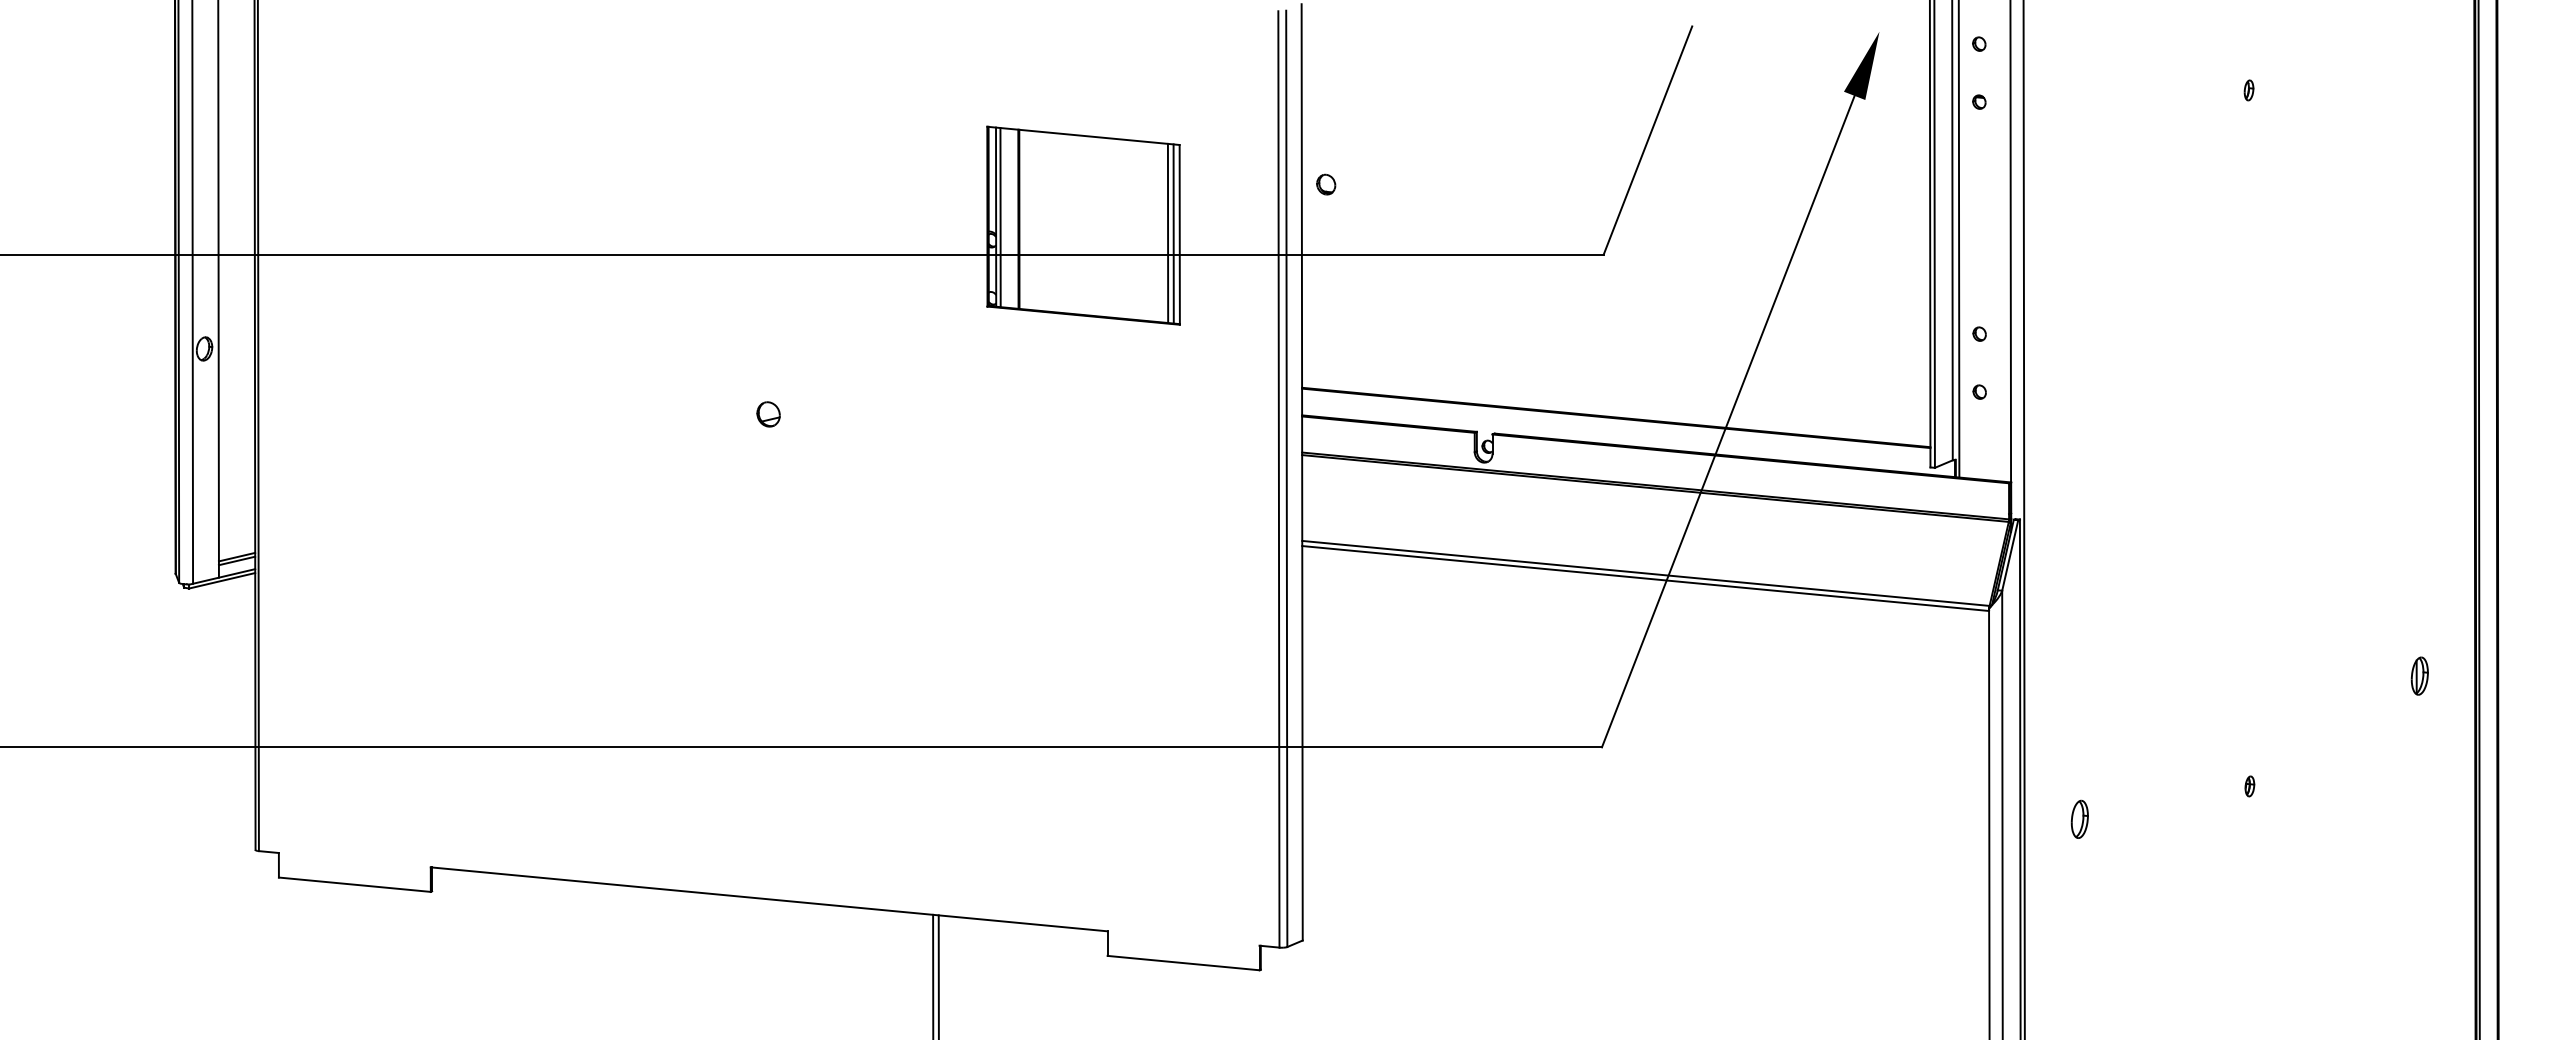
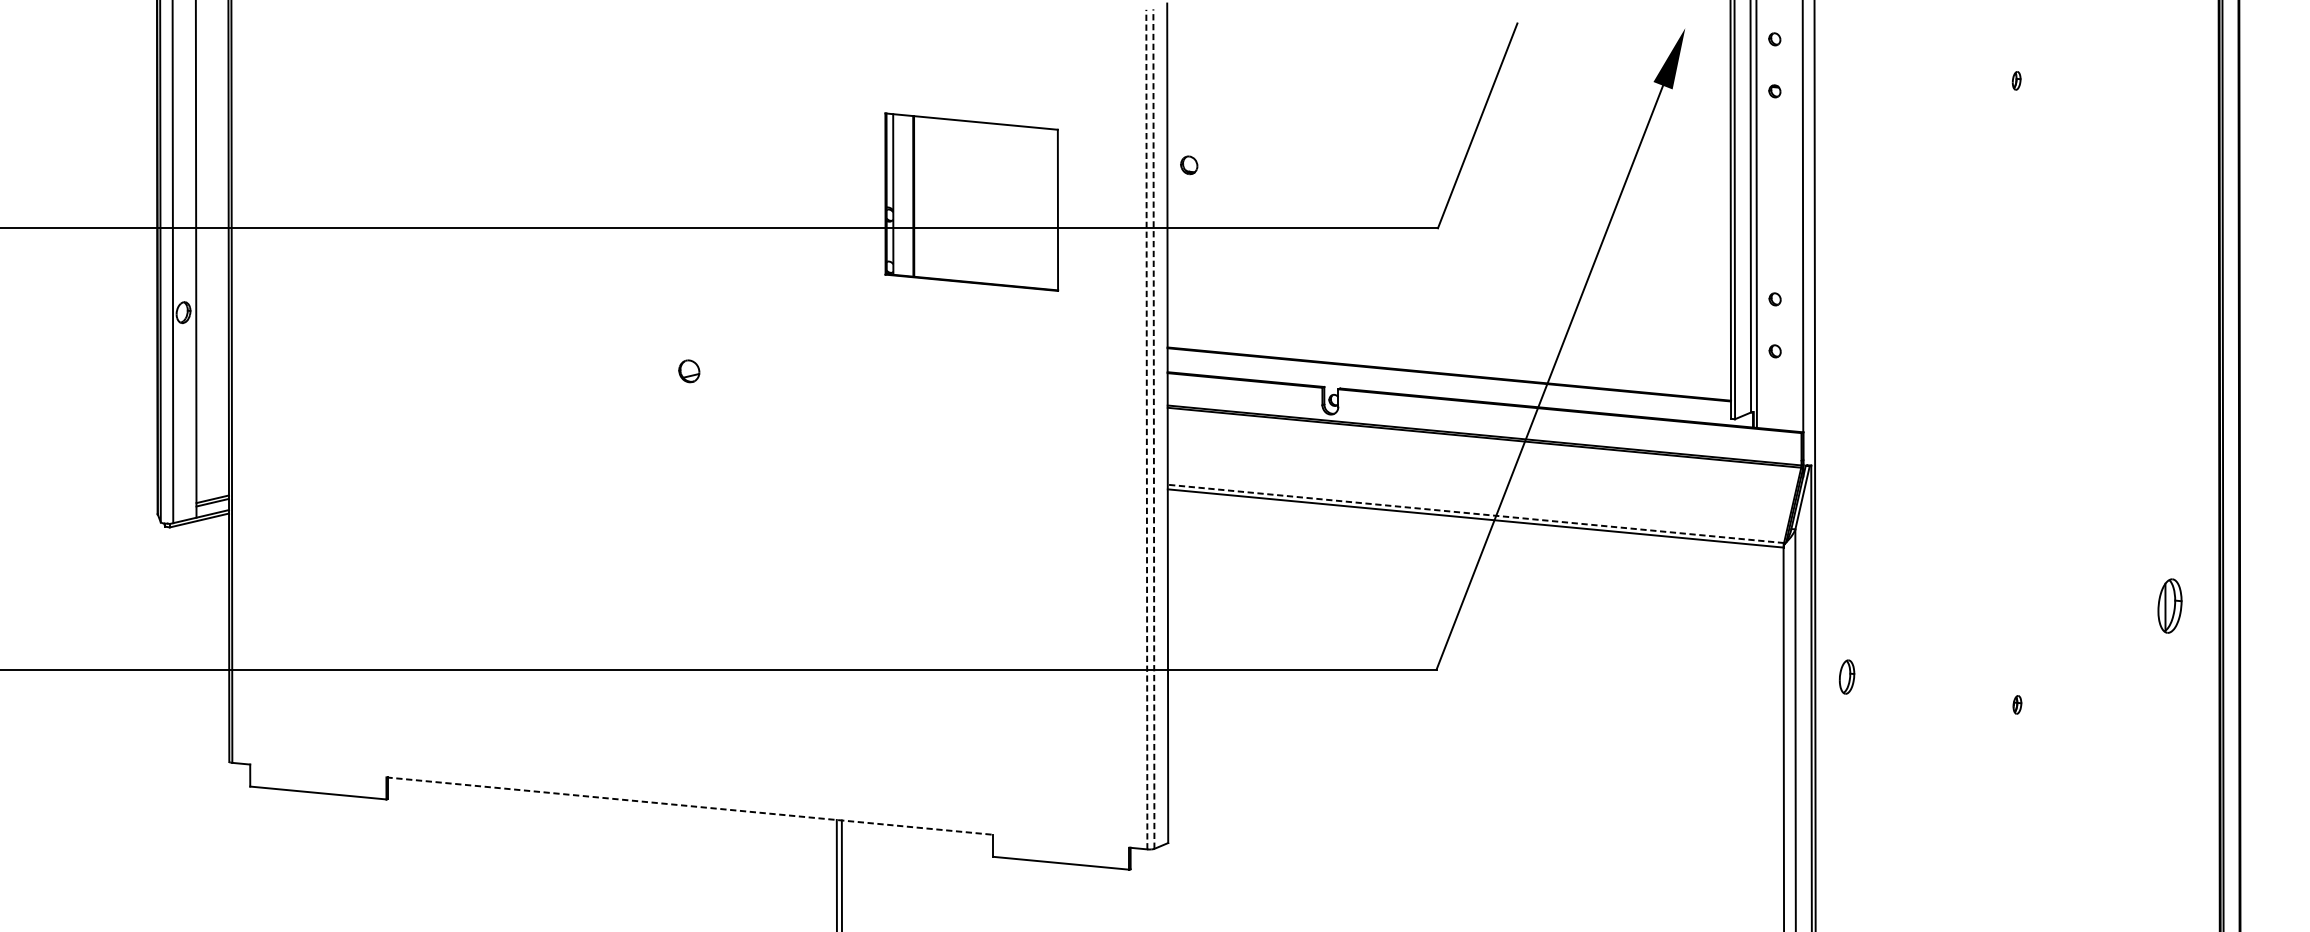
line: (1000, 217) -> (897, 194), removed
line: (1167, 233) -> (1046, 209), removed
line: (1173, 233) -> (1052, 209), removed
line: (1278, 478) -> (1146, 428), solid -> dashed
line: (1286, 478) -> (1153, 428), solid -> dashed
line: (1645, 573) -> (1475, 513), solid -> dashed
part: (2419, 675) -> (2169, 605), size x1.6
part: (2079, 818) -> (1846, 676), moved
line: (769, 899) -> (690, 806), solid -> dashed

